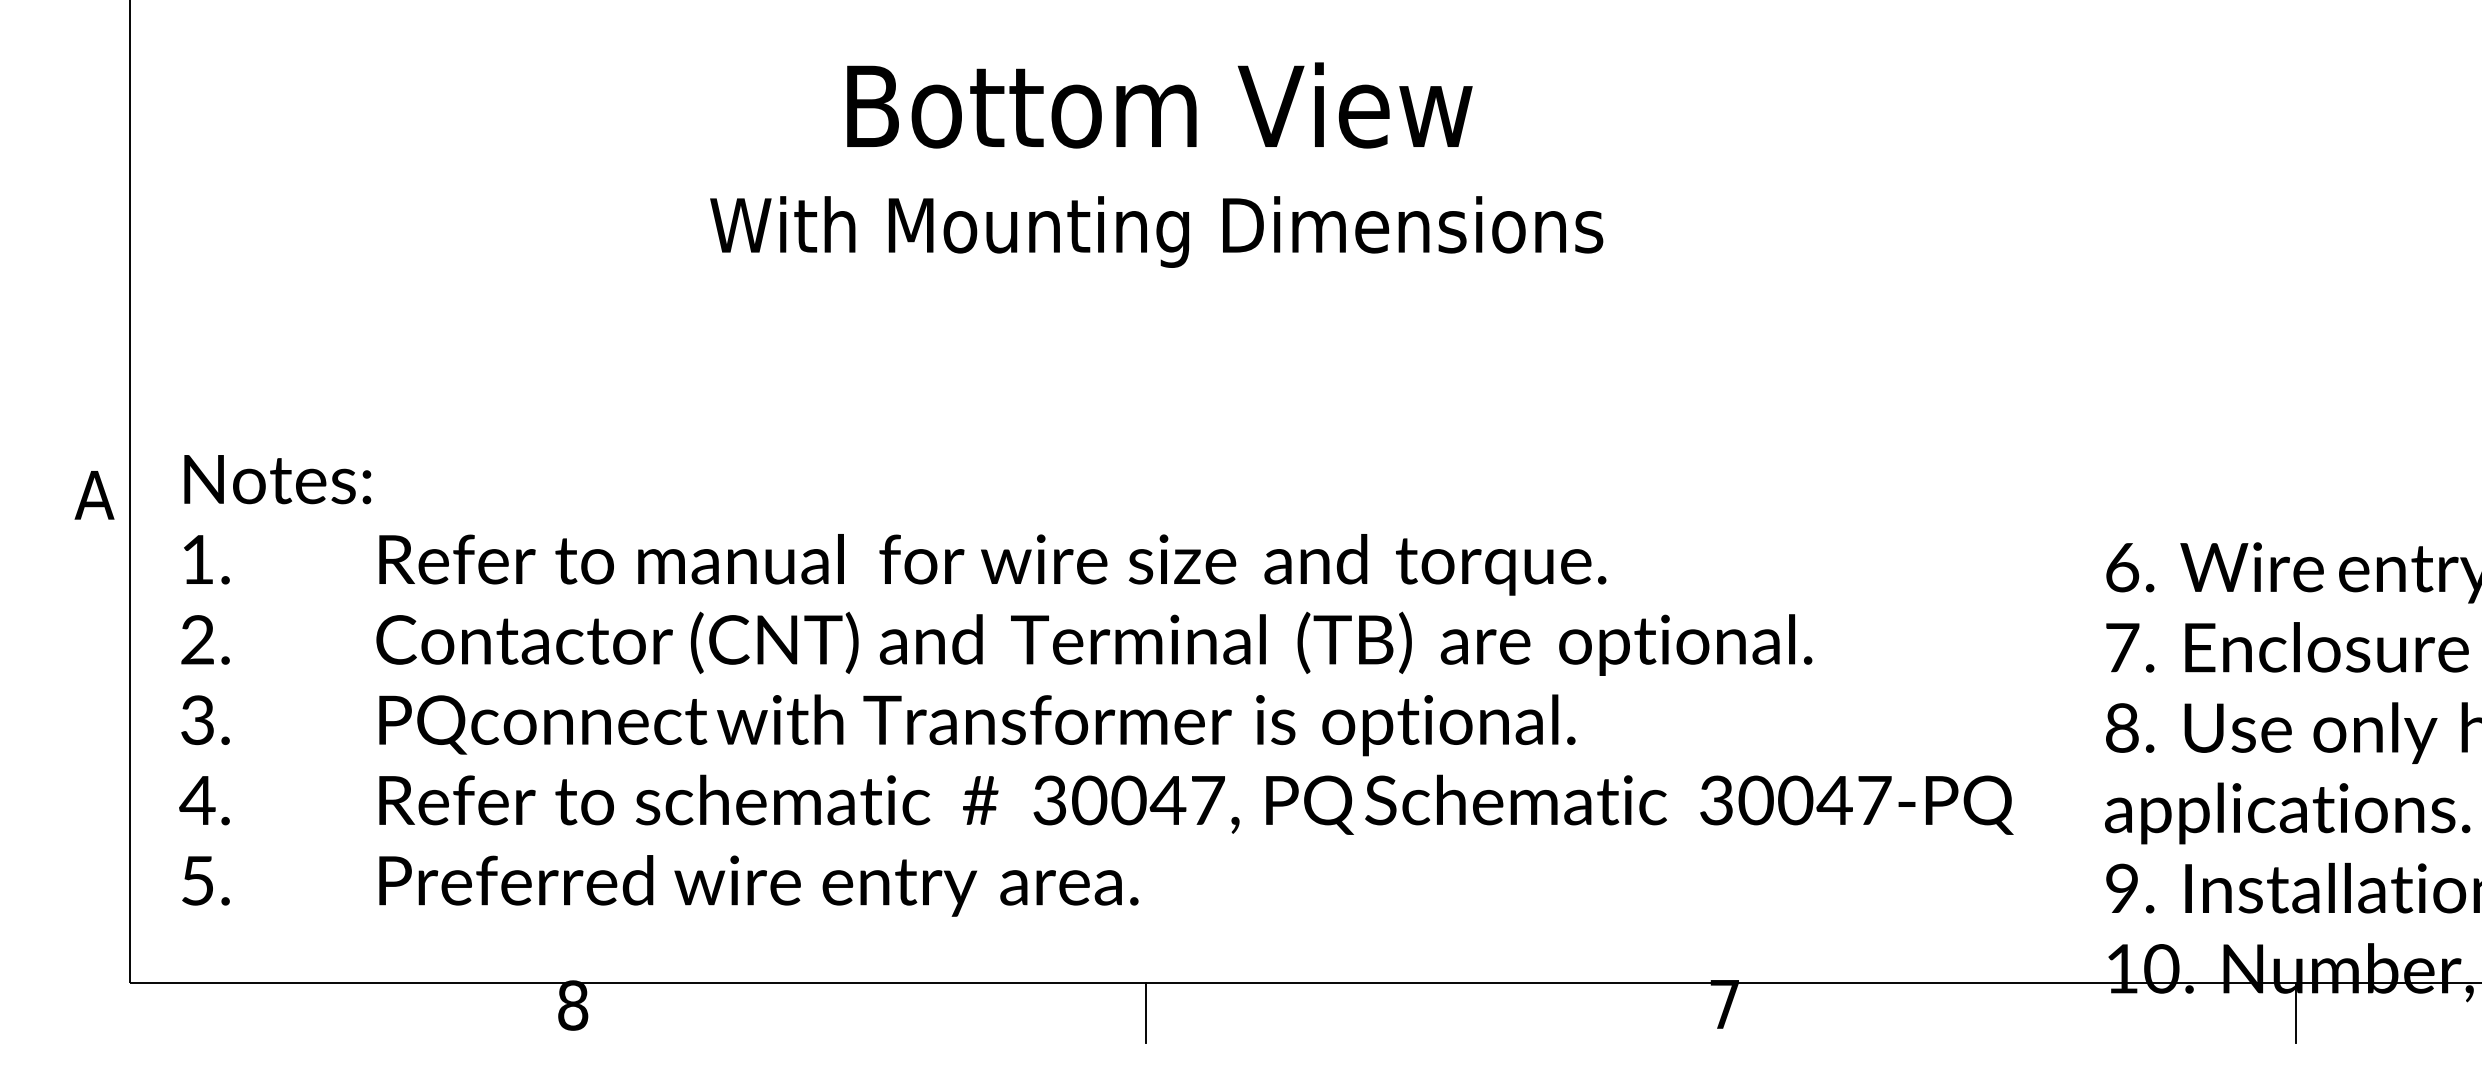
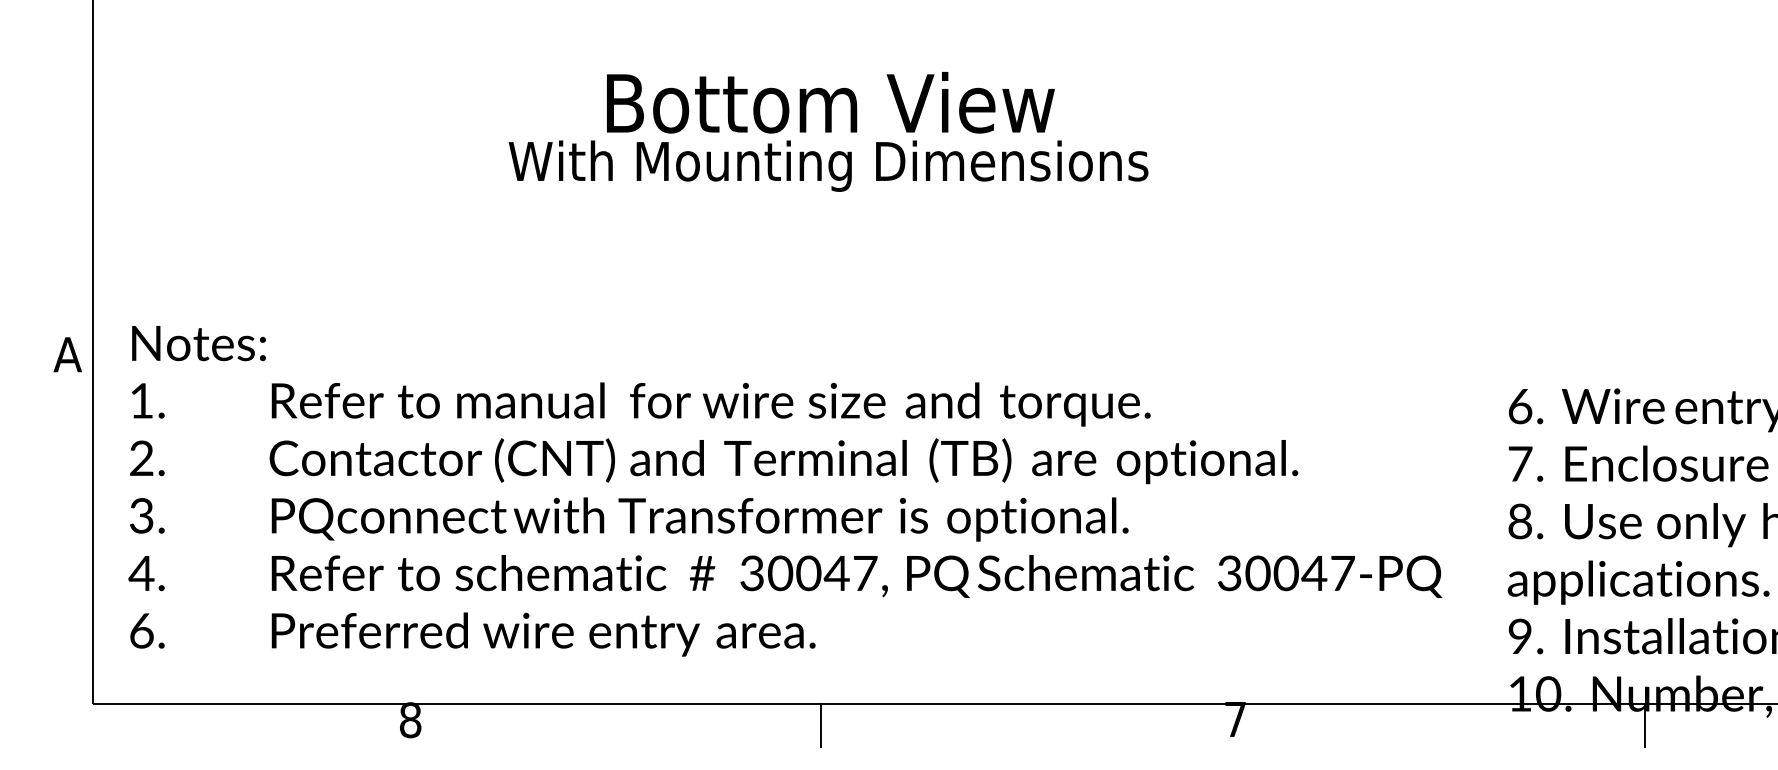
text: (1159, 105) -> (830, 102), moved
text: (197, 880) -> (141, 630), 5.^I -> 6.^I

